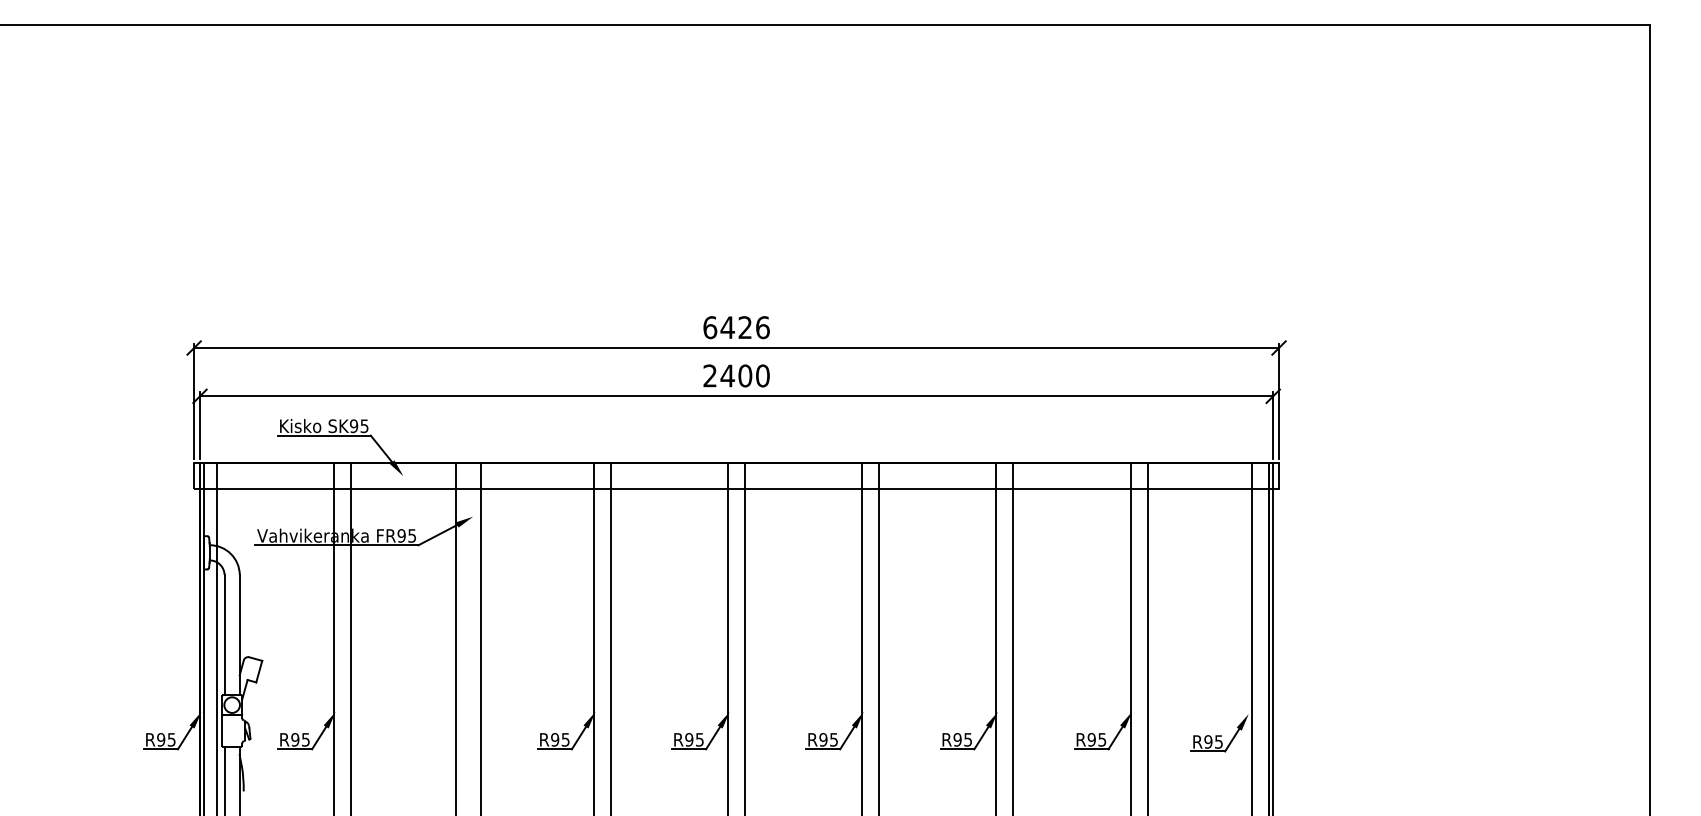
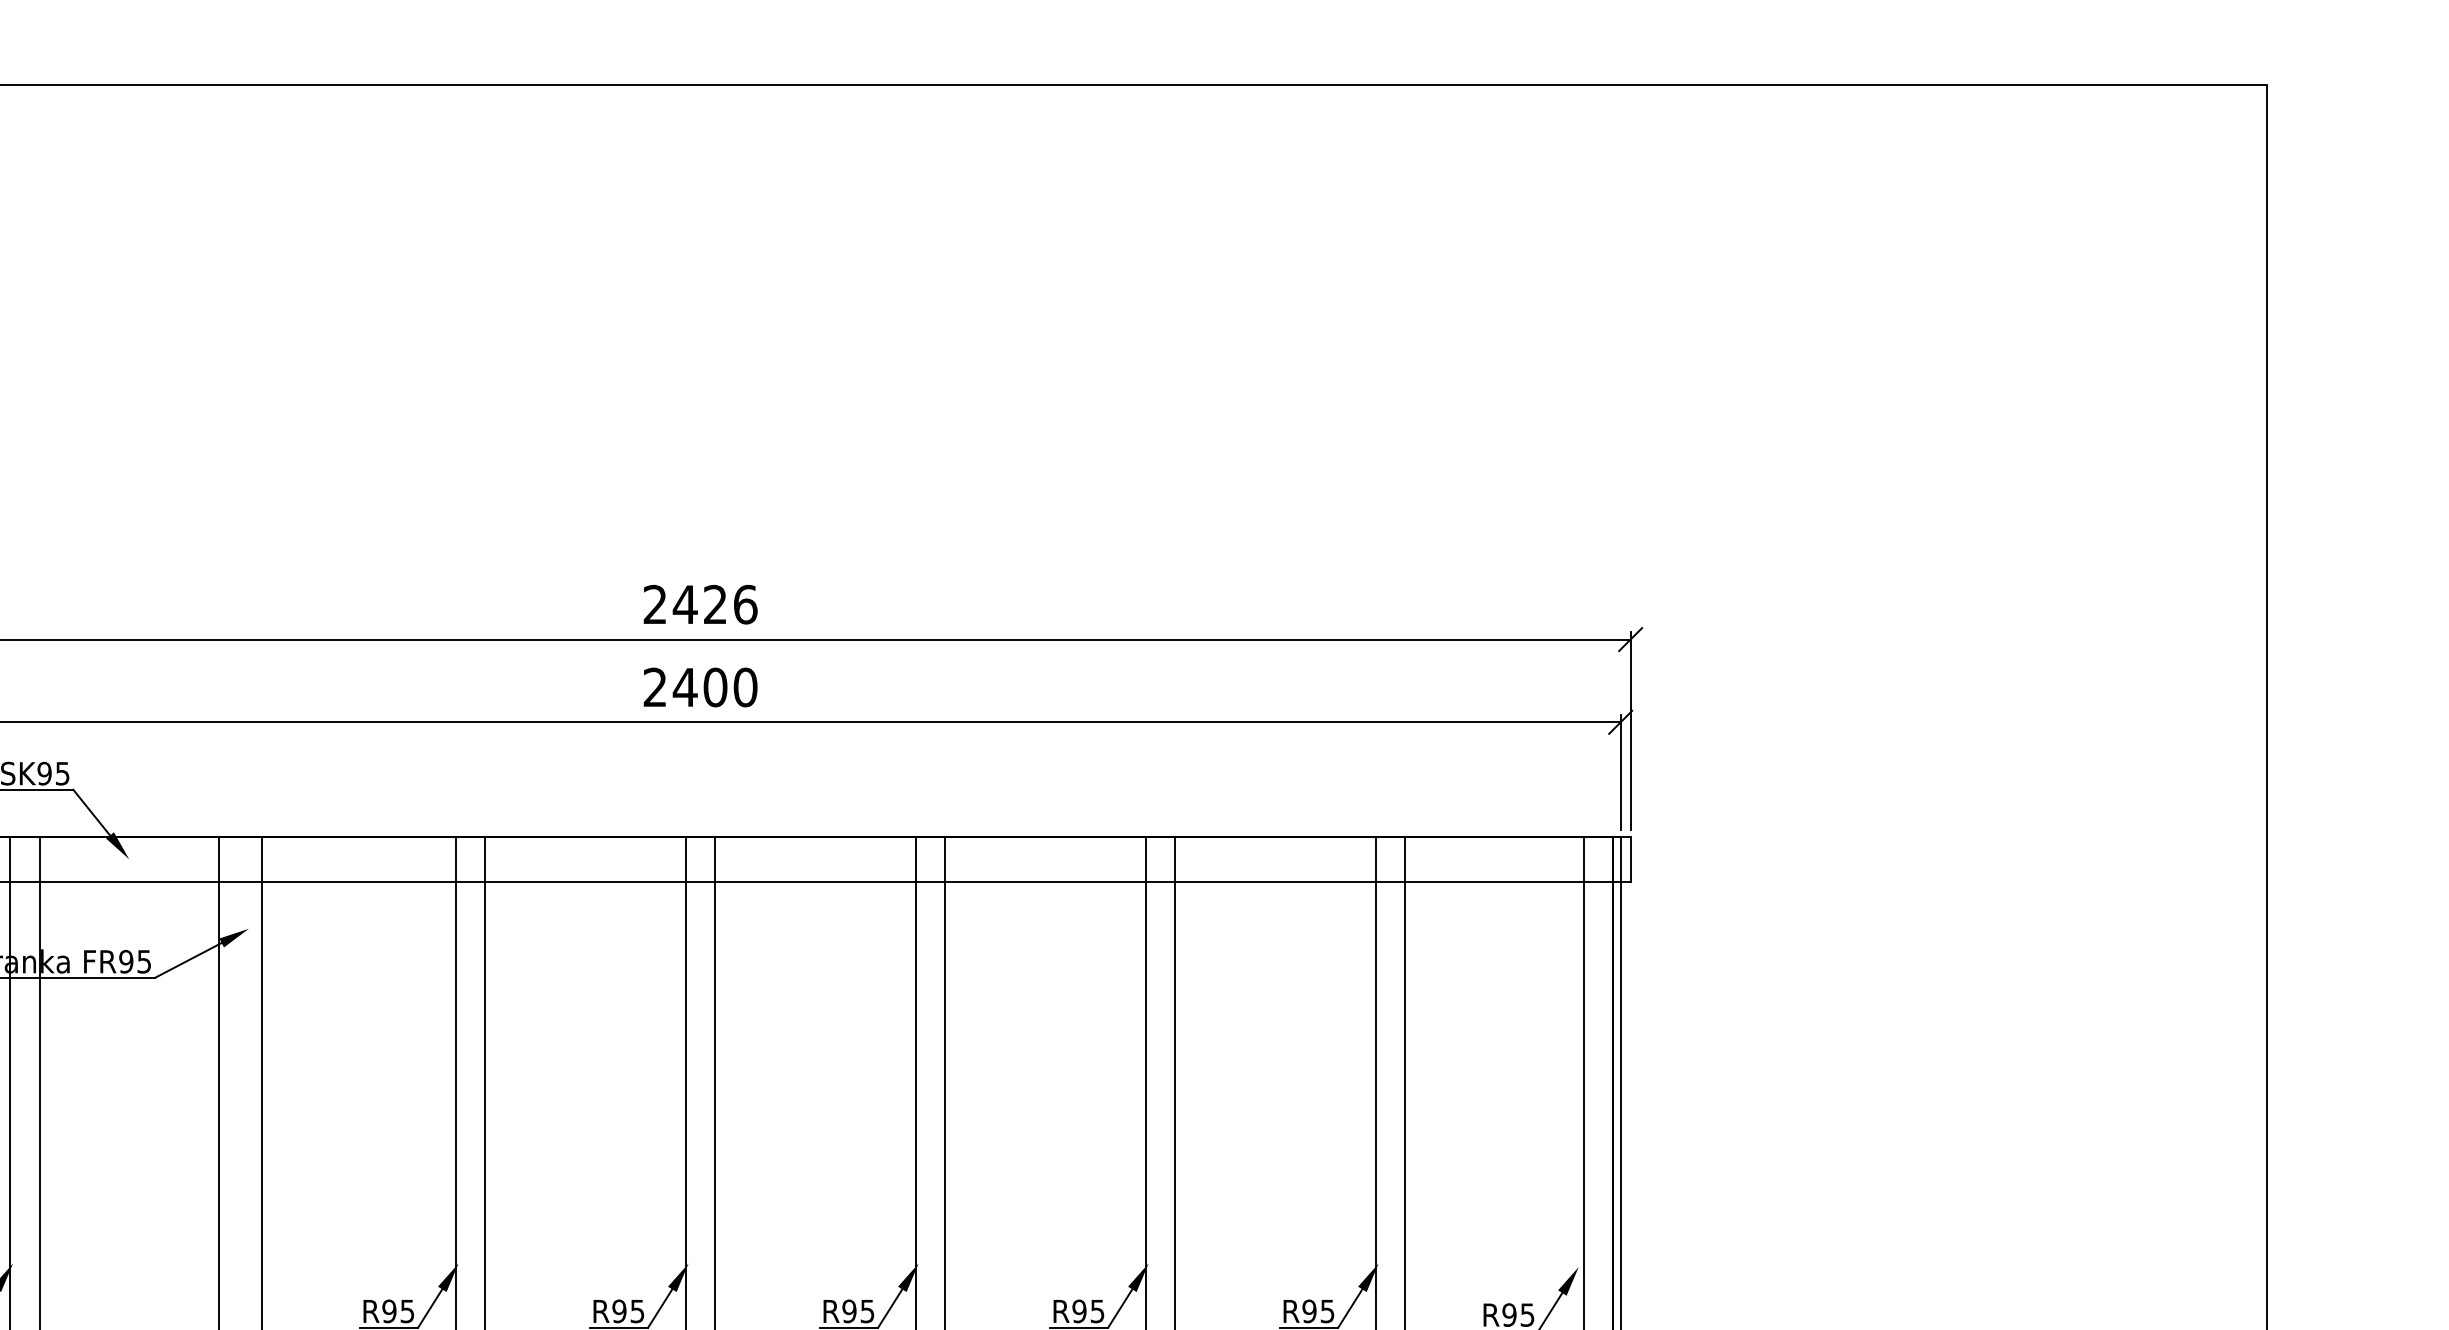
text: (710, 327) -> (655, 604), 6426 -> 2426

